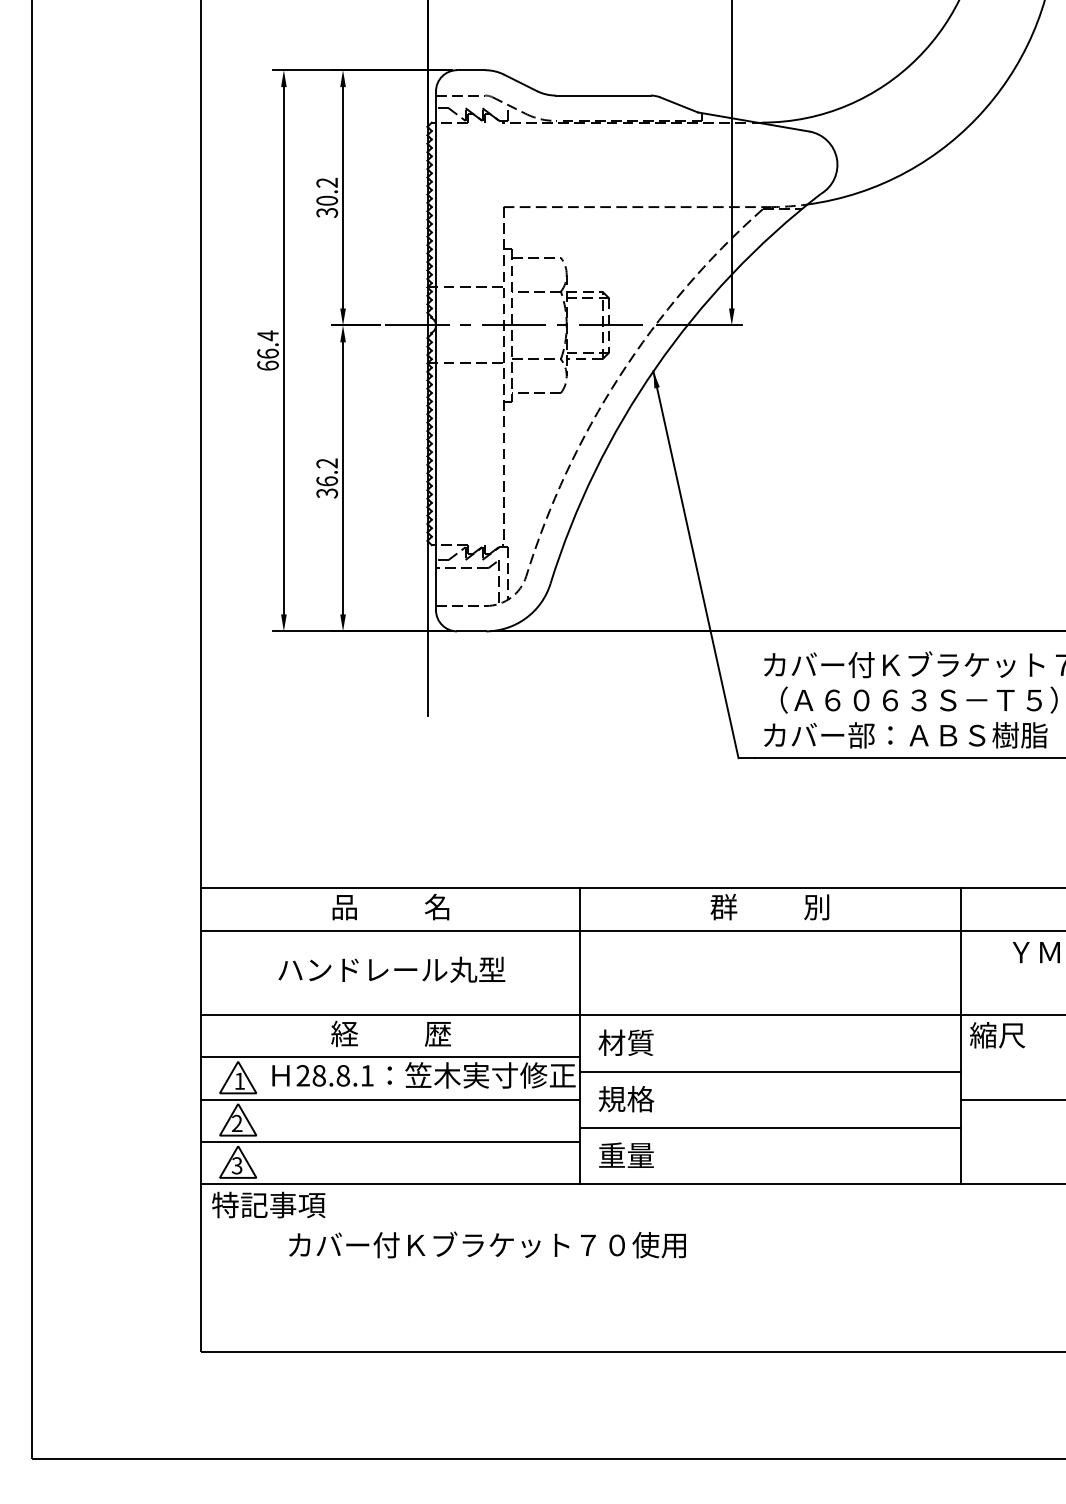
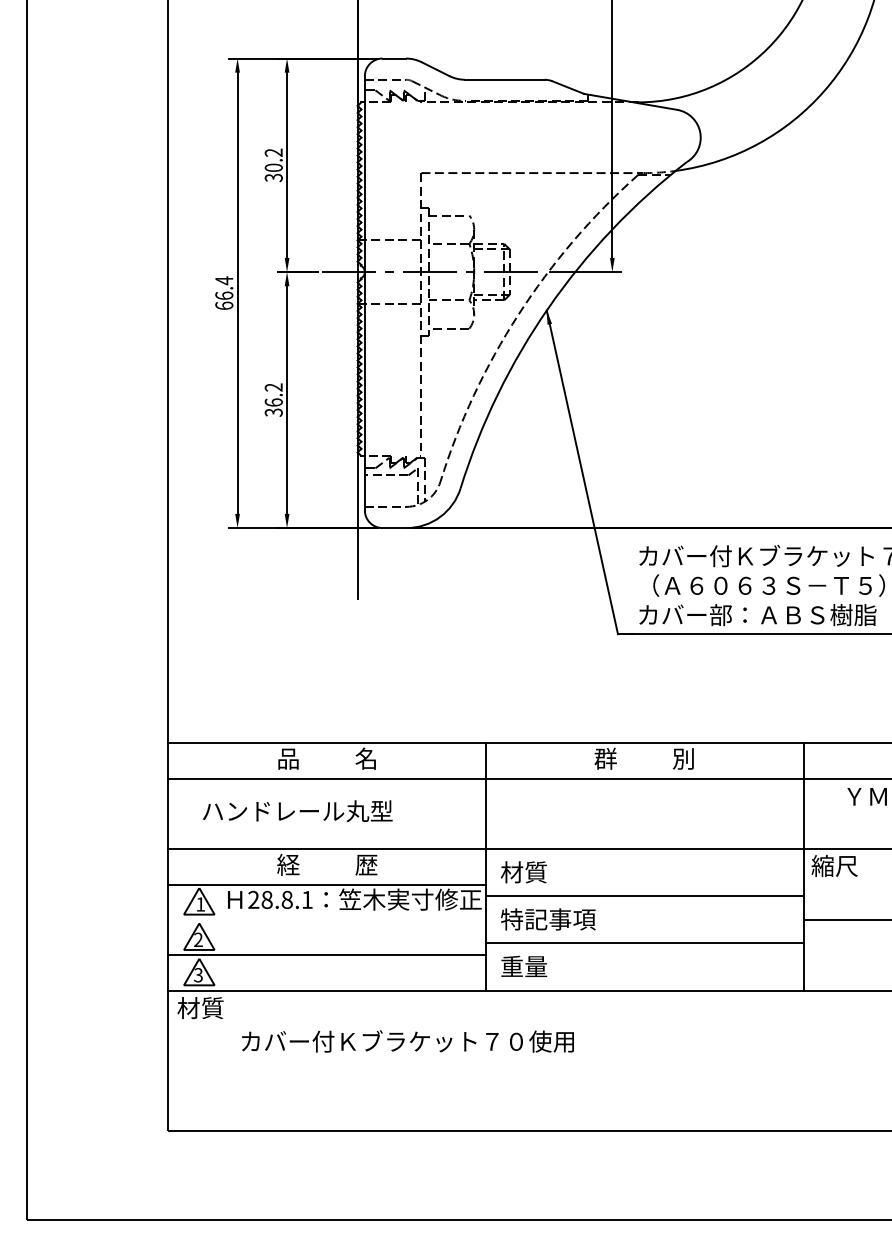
text: (391, 969) -> (297, 810), moved
text: (654, 1098) -> (547, 918), 規格 -> 特記事項
line: (390, 1099) -> (326, 919), removed
text: (268, 1204) -> (224, 1007), 特記事項 -> 材質

